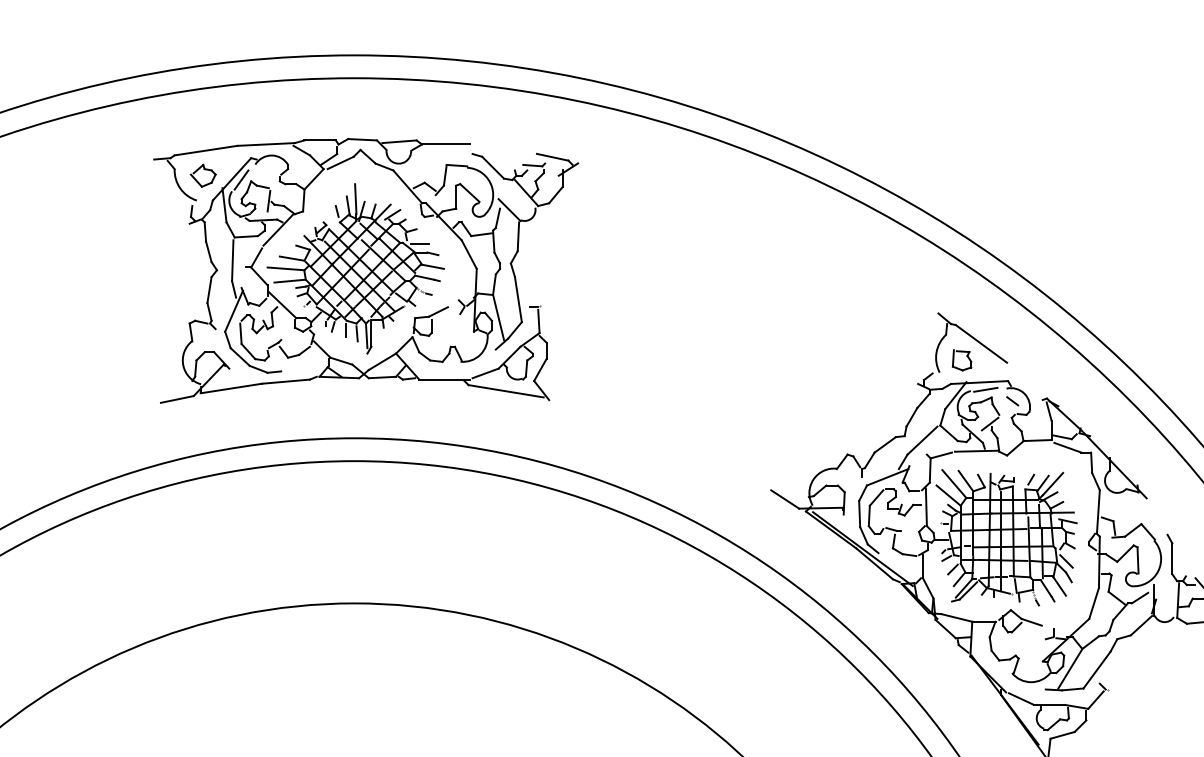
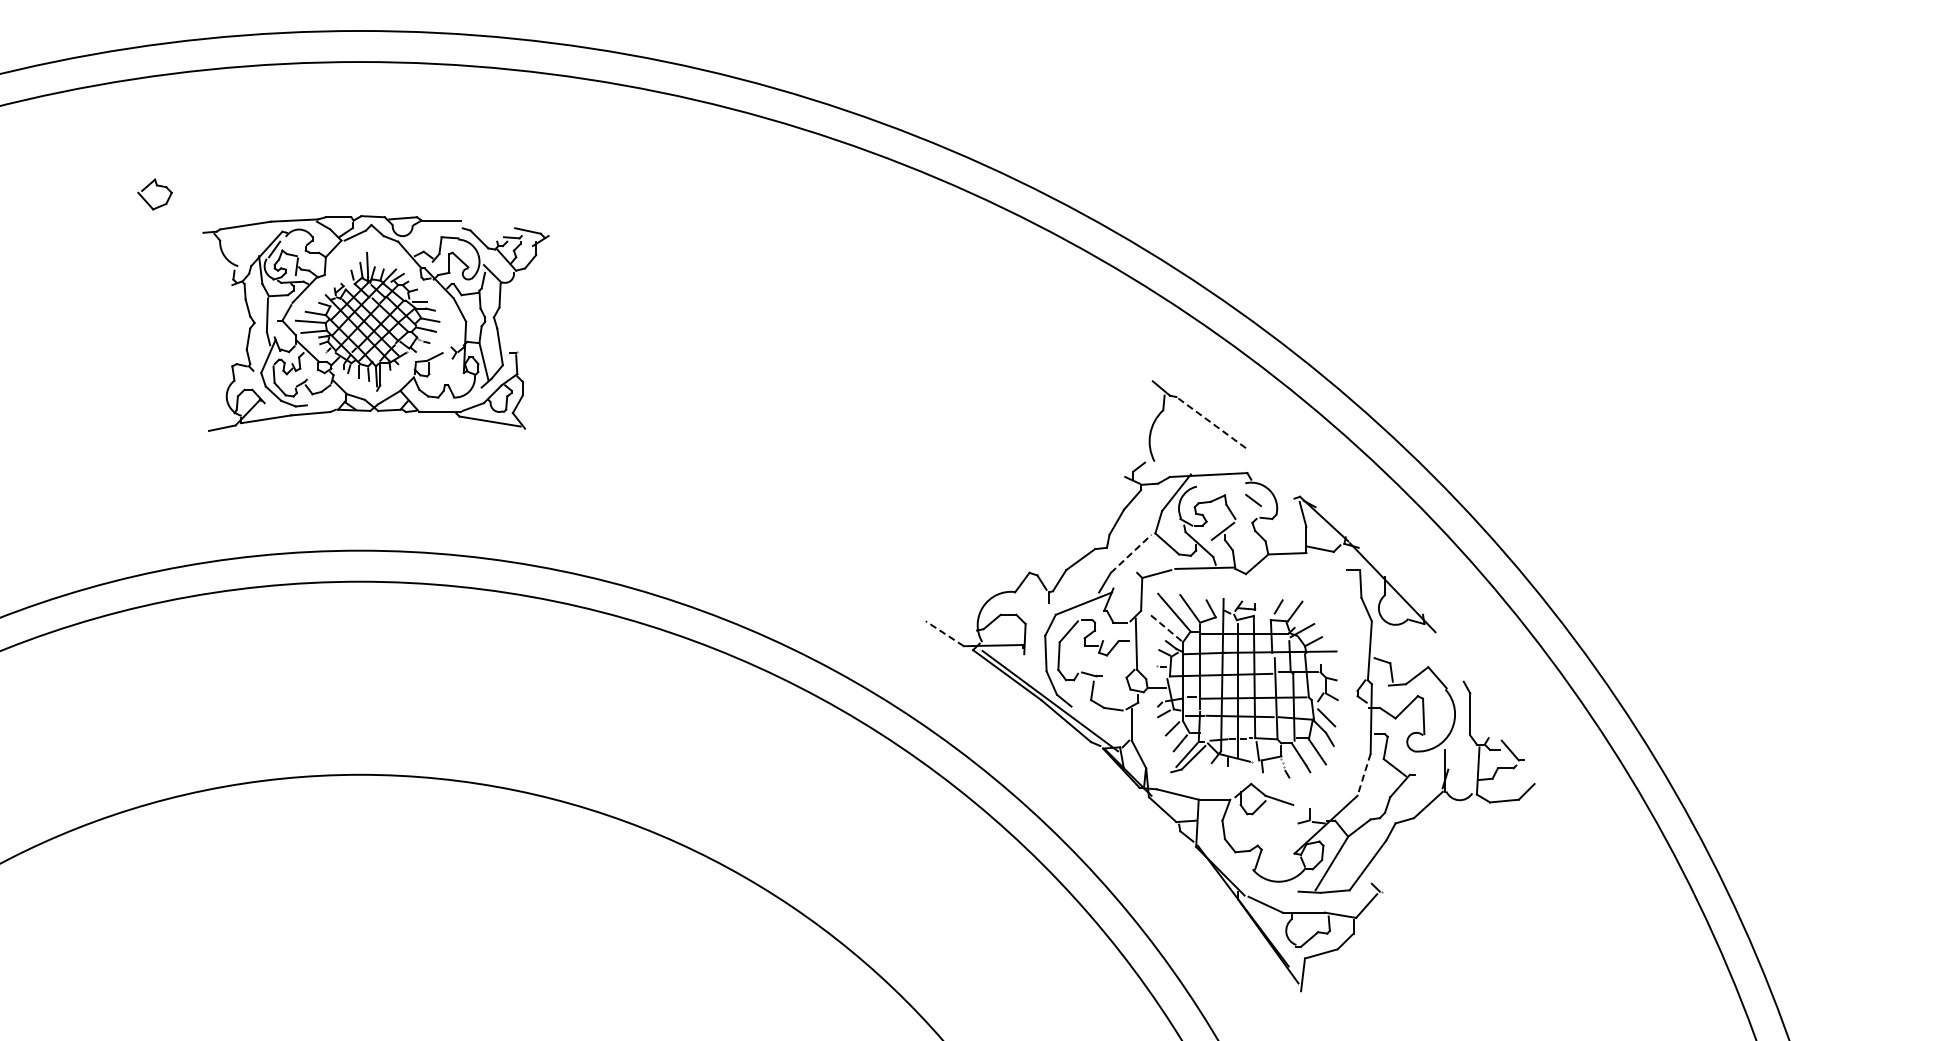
part: (365, 270) -> (375, 323), size x0.6
line: (980, 343) -> (1210, 422), solid -> dashed
part: (967, 357) -> (1192, 441), removed
line: (985, 389) -> (1216, 484), removed
line: (922, 440) -> (1131, 553), solid -> dashed
line: (1067, 447) -> (1328, 563), removed
line: (1053, 483) -> (1308, 612), removed
line: (947, 494) -> (1165, 627), solid -> dashed
line: (784, 499) -> (944, 633), solid -> dashed
line: (1067, 520) -> (1328, 662), removed
line: (1140, 598) -> (1426, 767), removed
line: (1094, 603) -> (1364, 774), solid -> dashed

